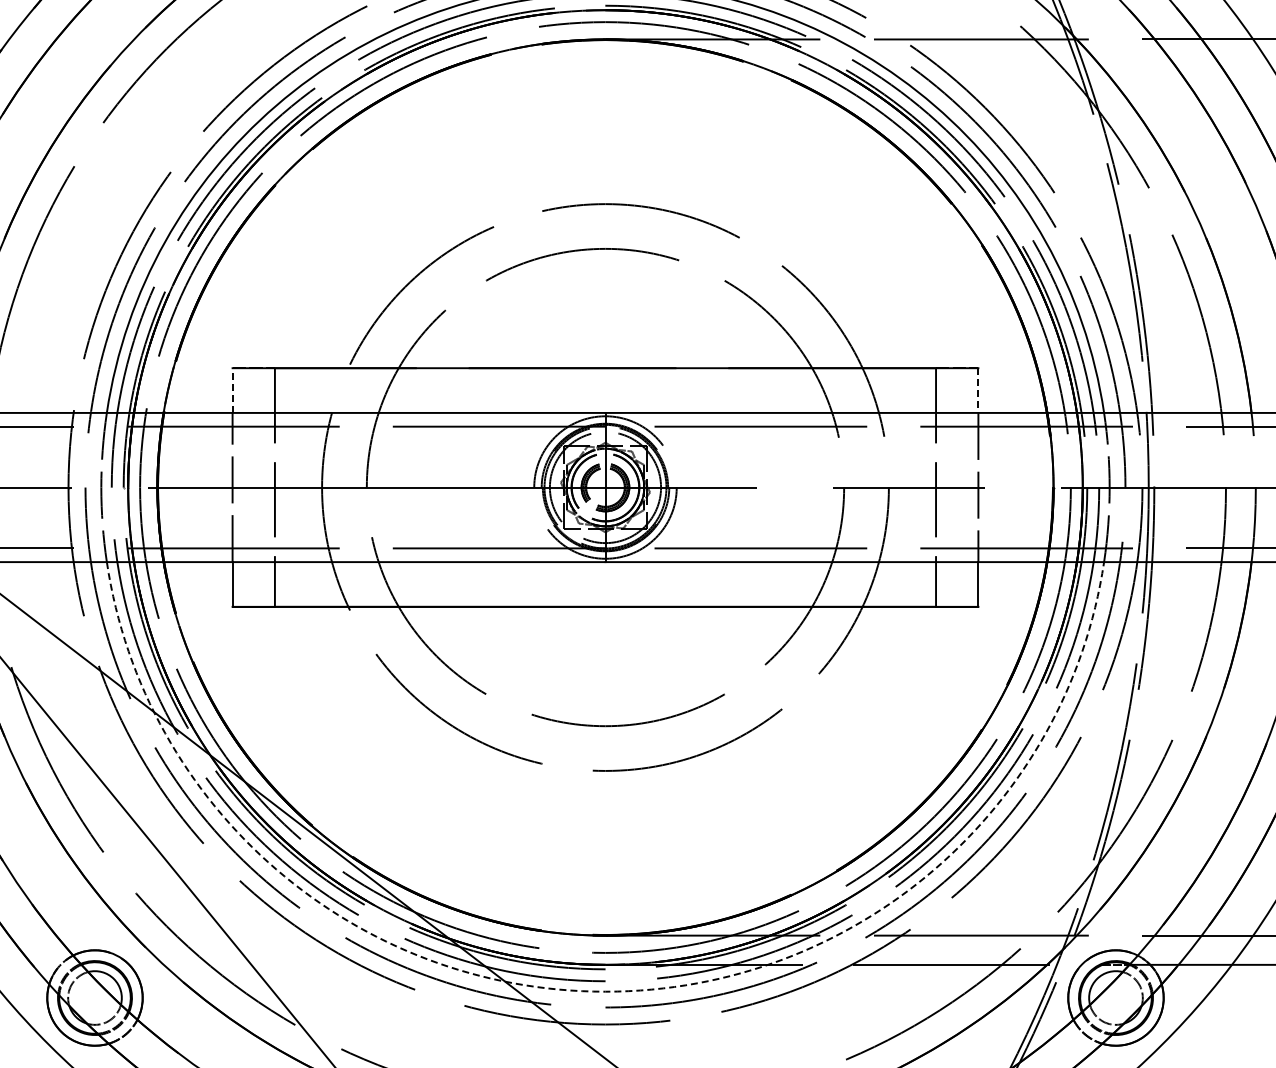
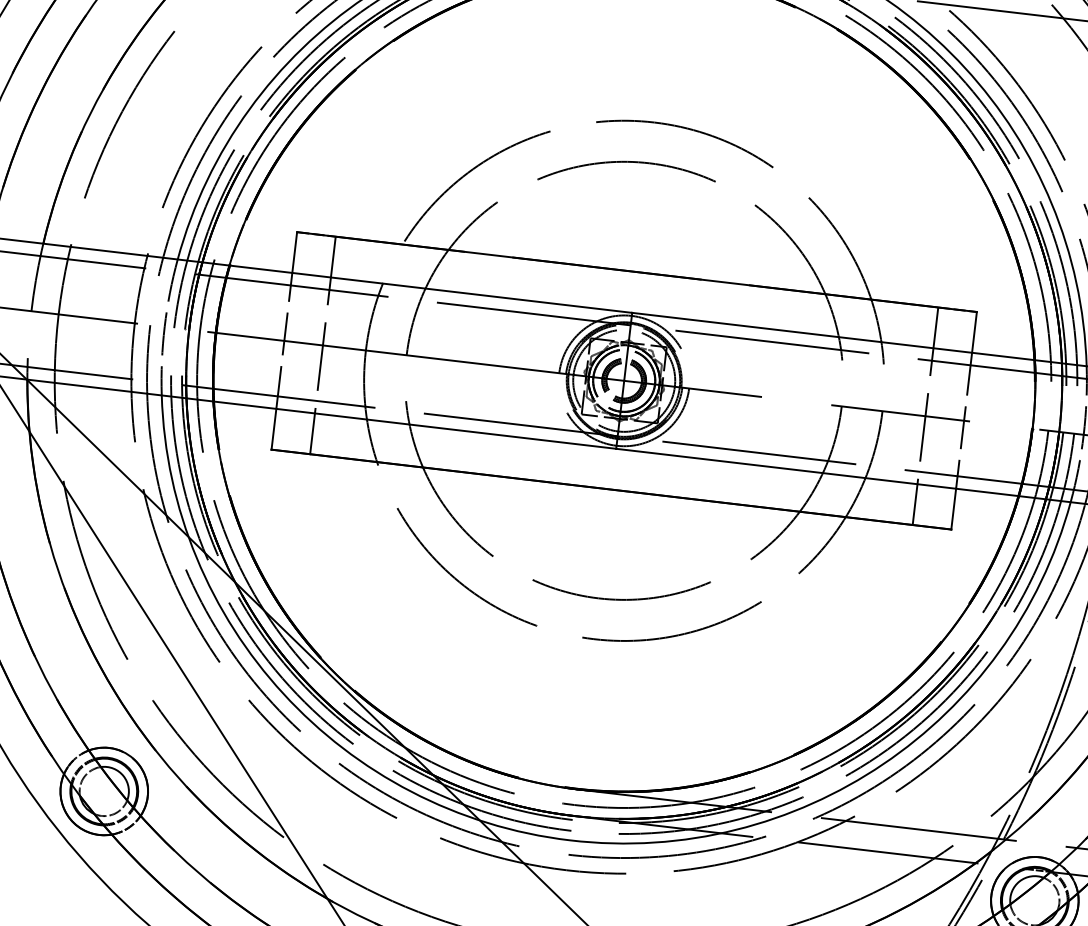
line: (232, 390) -> (294, 252), dashed -> solid
line: (978, 391) -> (974, 333), dashed -> solid
arc: (605, 991) -> (570, 840), dashed -> solid

